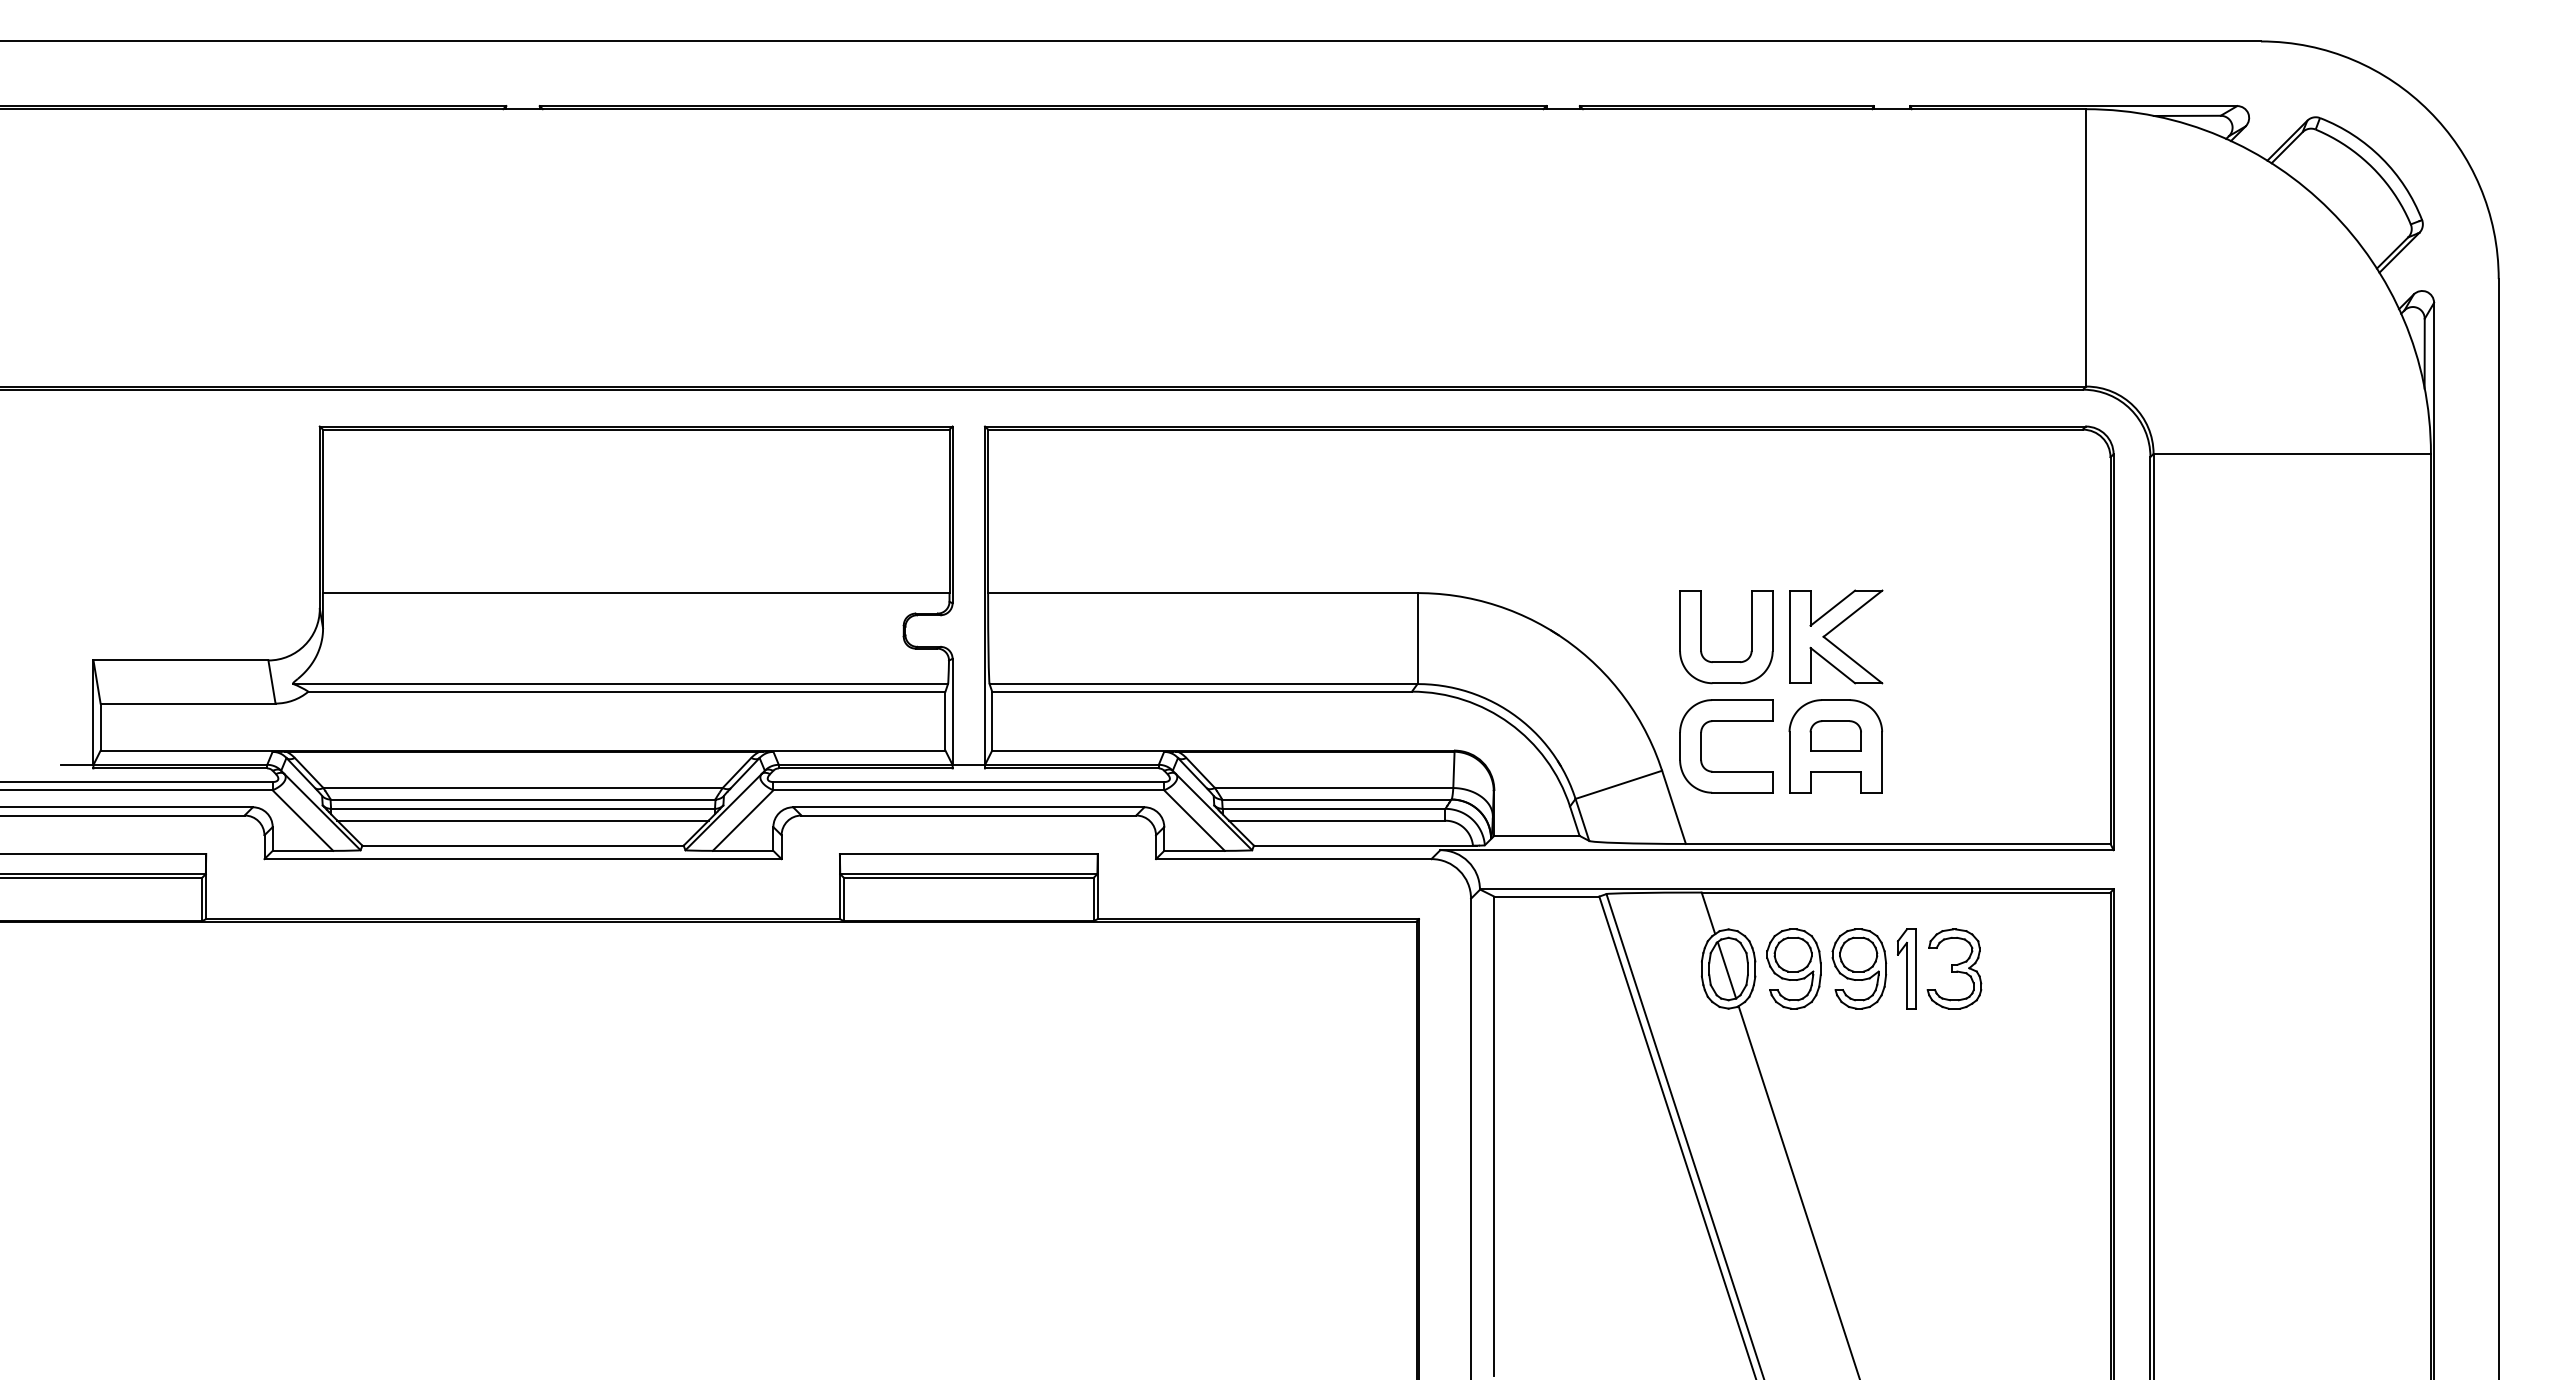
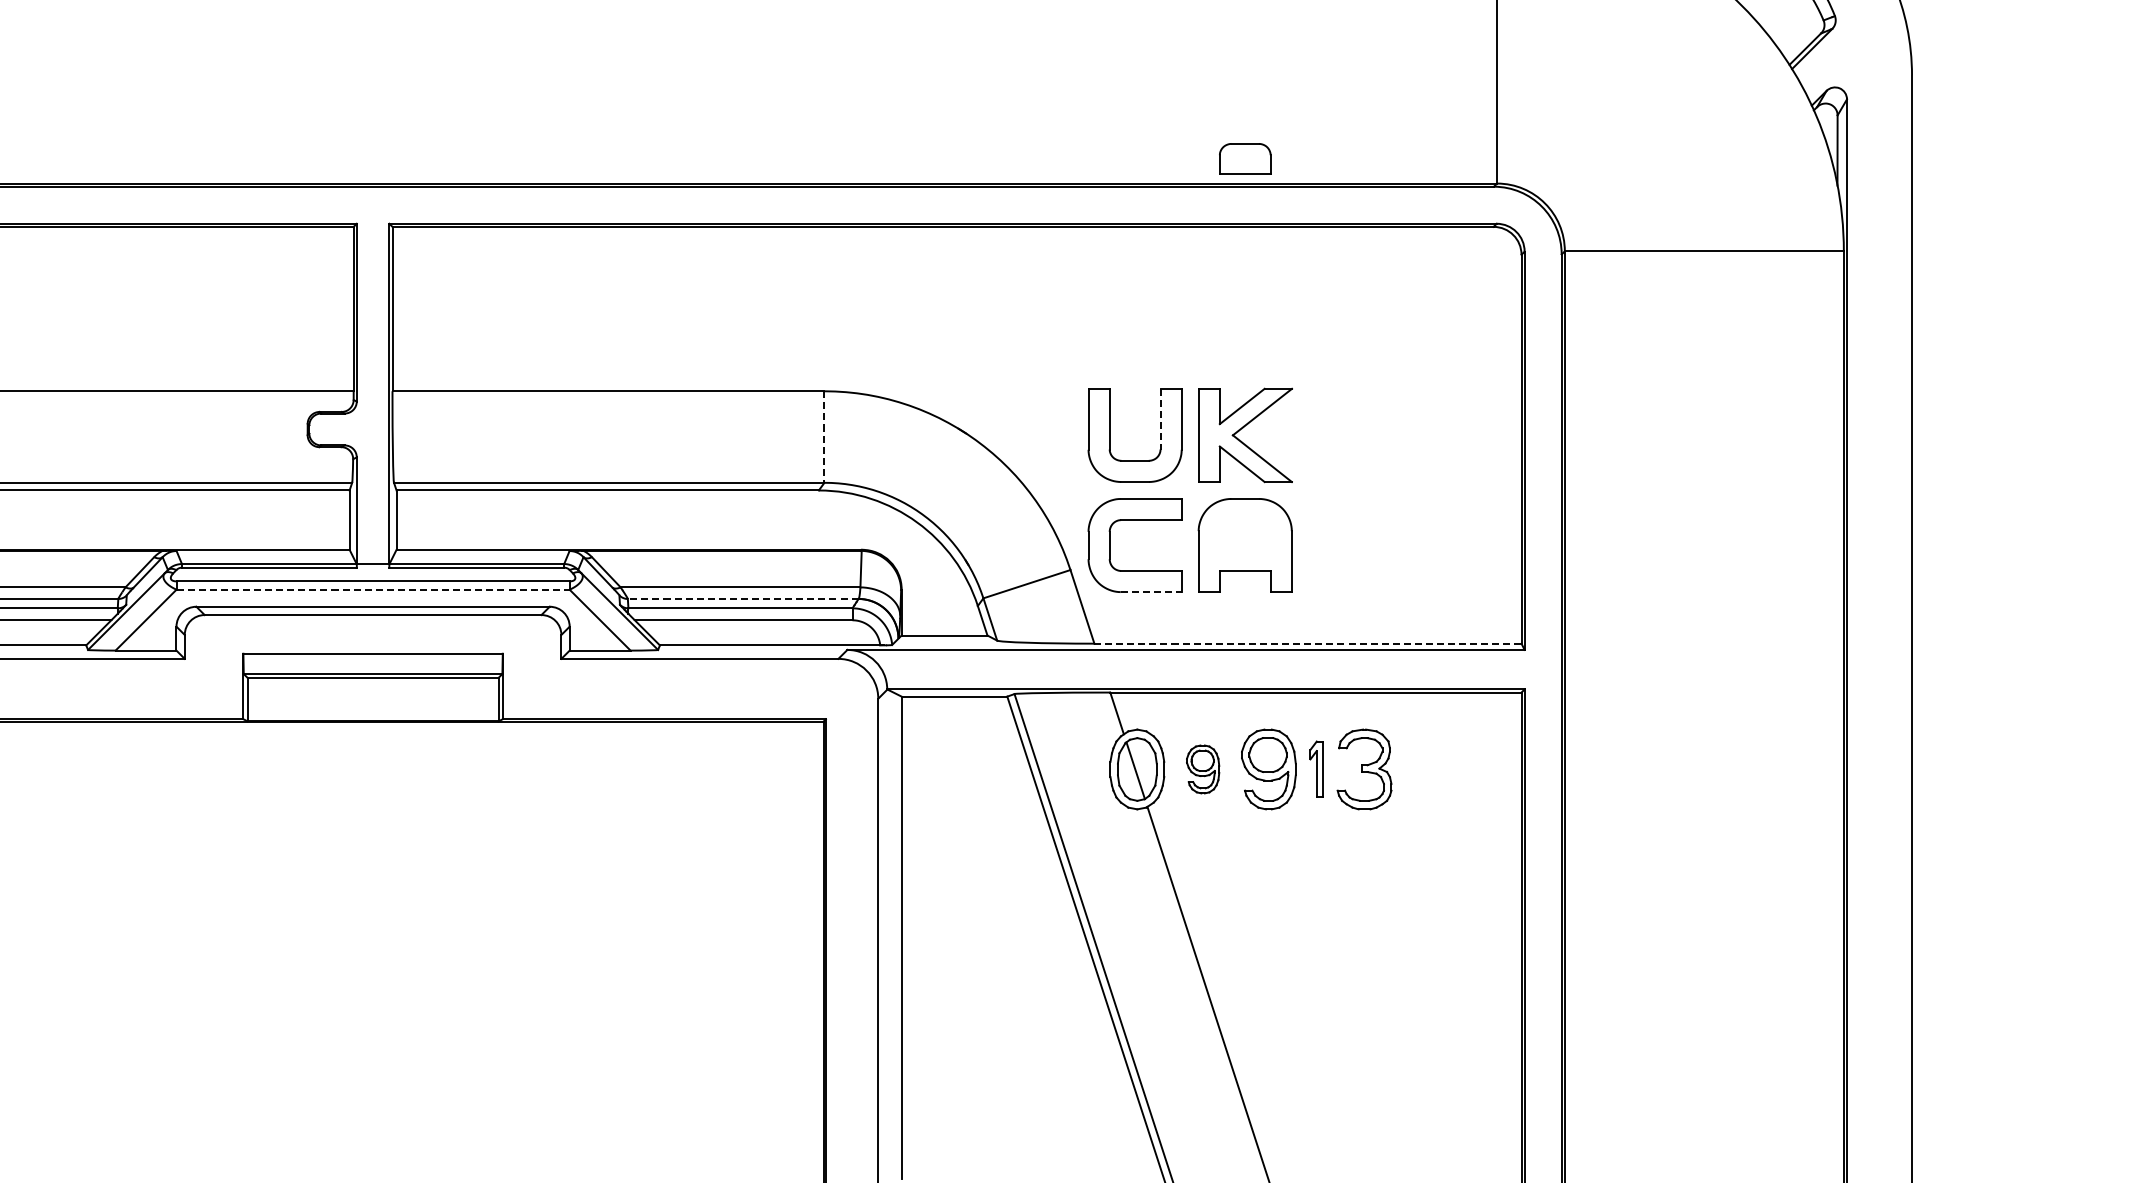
line: (1751, 621) -> (1160, 419), solid -> dashed
line: (1417, 638) -> (824, 436), solid -> dashed
part: (1835, 735) -> (1244, 158), moved
line: (969, 790) -> (373, 589), solid -> dashed
line: (1742, 792) -> (1151, 591), solid -> dashed
line: (1336, 799) -> (742, 598), solid -> dashed
line: (1897, 843) -> (1307, 643), solid -> dashed
part: (1793, 968) -> (1202, 768), size x0.6
part: (1906, 968) -> (1316, 768), size x0.7

